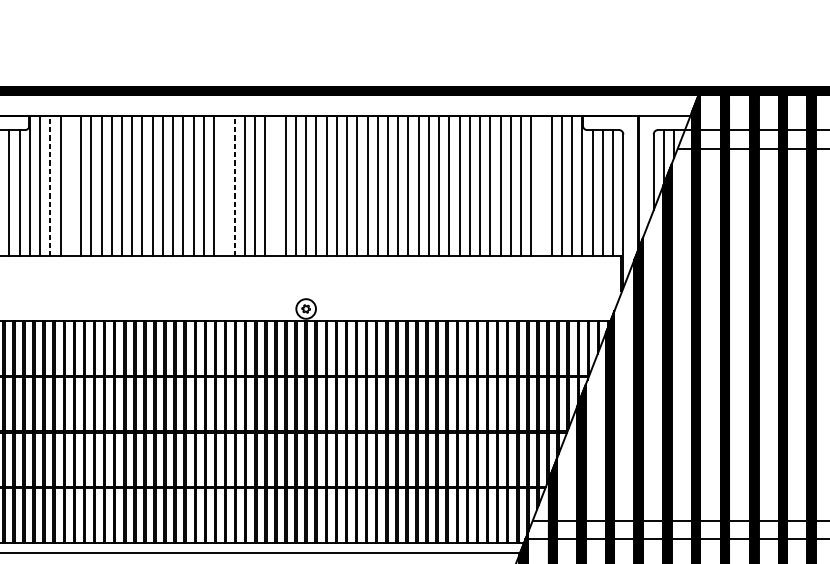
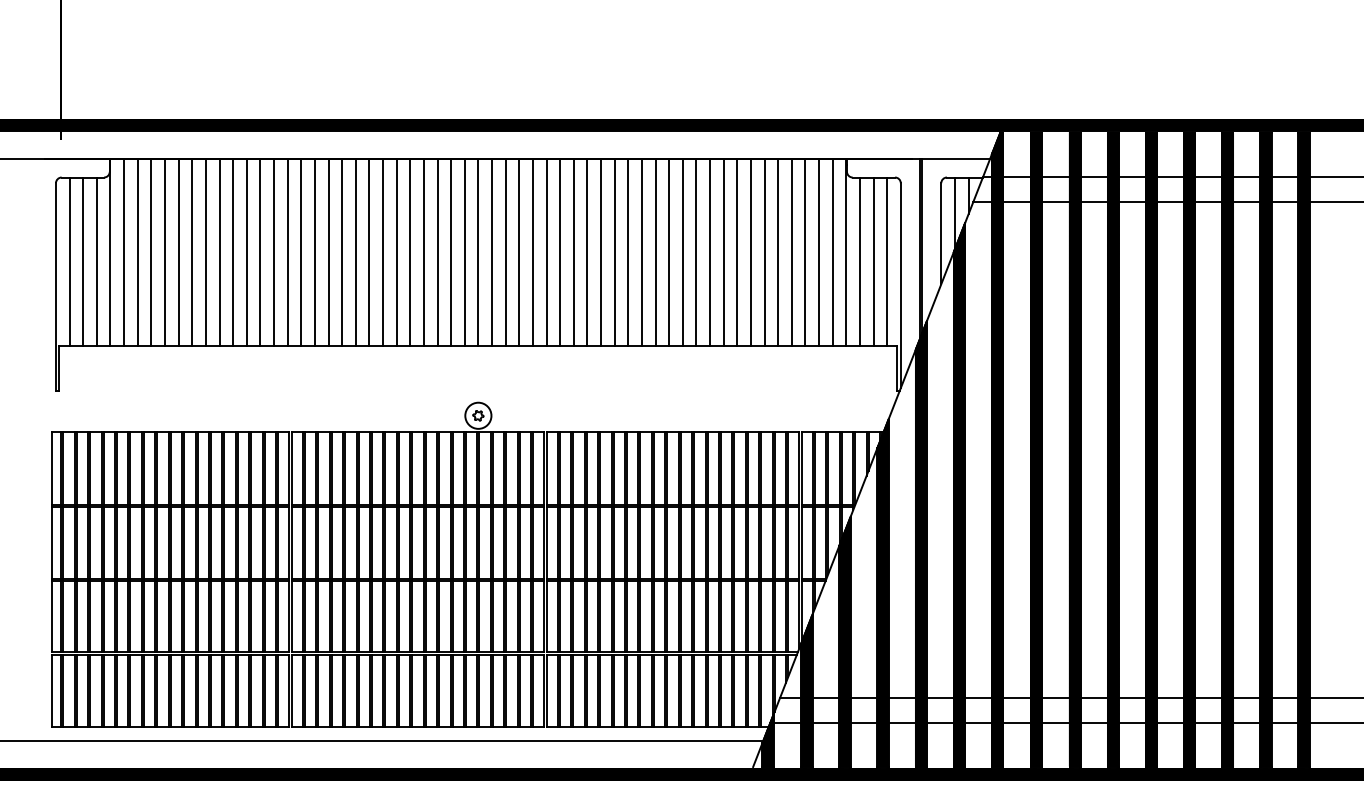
line: (50, 185) -> (137, 251), dashed -> solid
line: (70, 185) -> (164, 251), added
line: (224, 185) -> (369, 251), added
line: (234, 185) -> (383, 251), dashed -> solid
line: (275, 185) -> (437, 251), added
line: (541, 185) -> (791, 251), added

